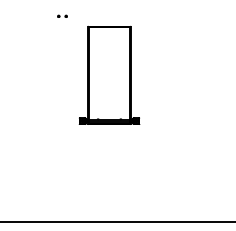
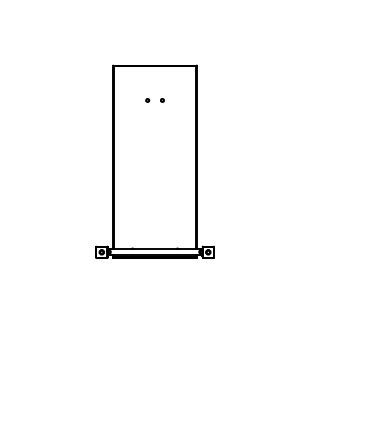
part: (62, 15) -> (155, 98), moved

